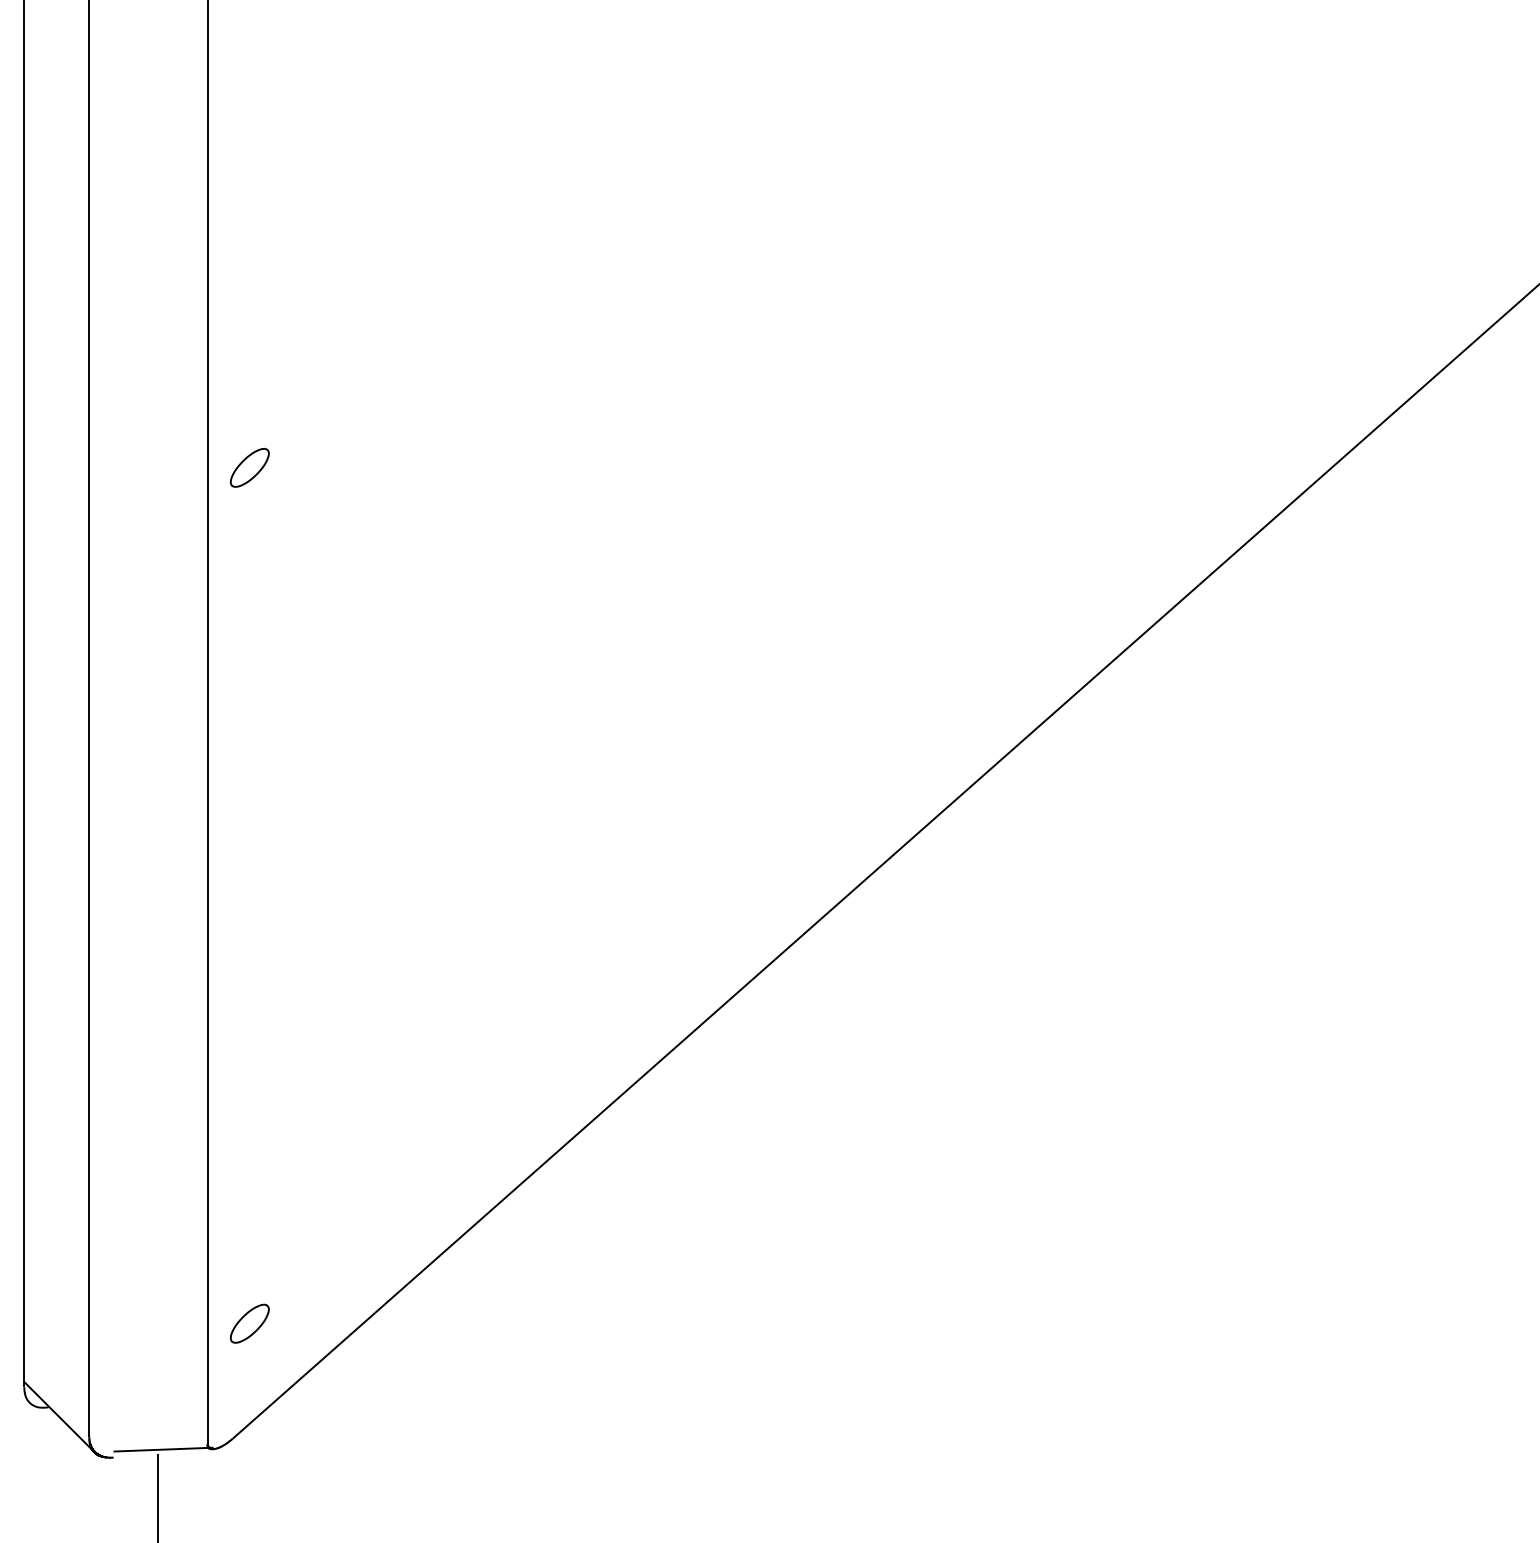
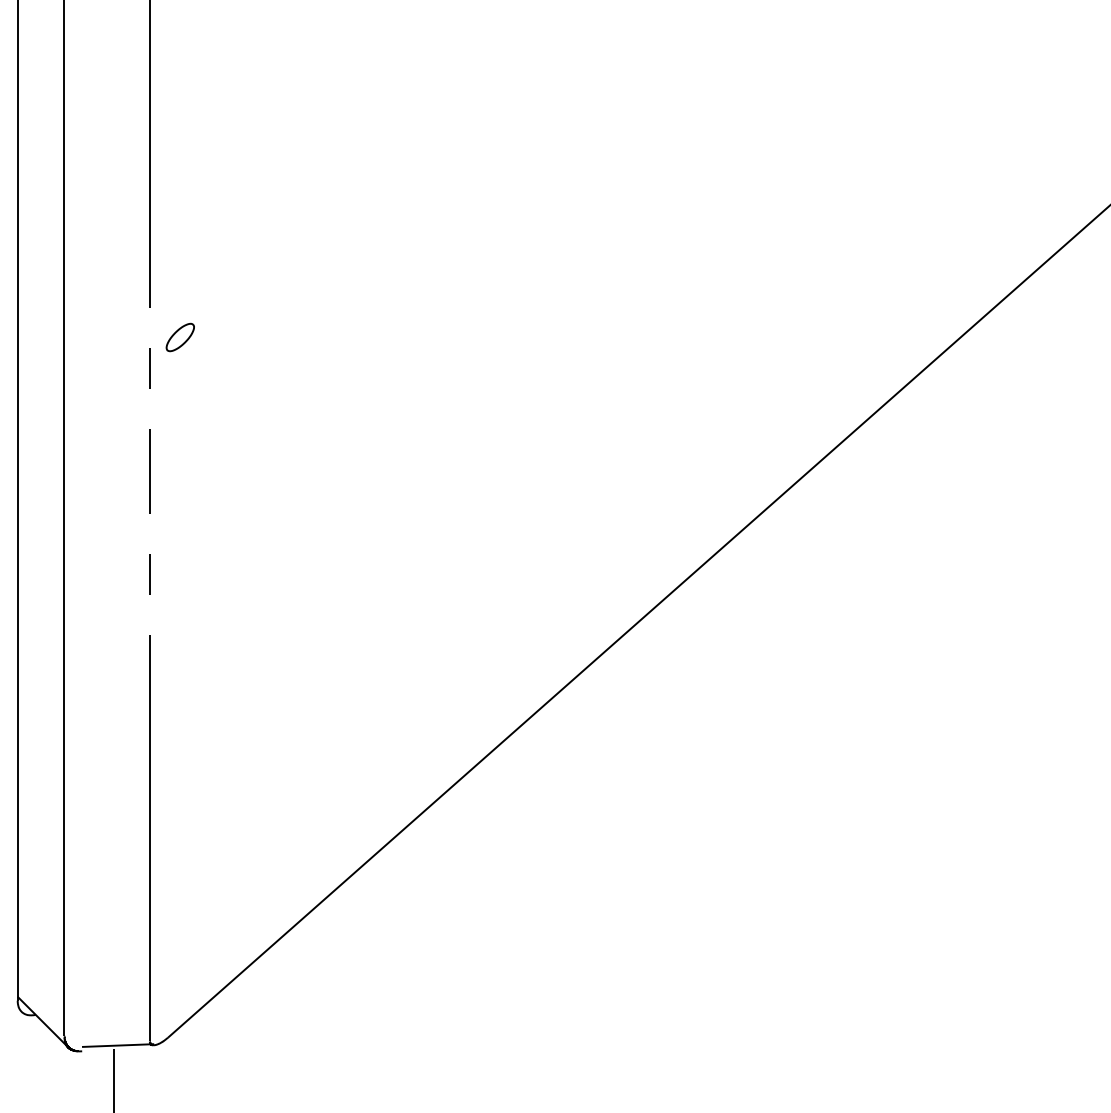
line: (207, 510) -> (149, 368), solid -> dashed
line: (207, 795) -> (149, 573), solid -> dashed
part: (249, 1323) -> (180, 954), removed

